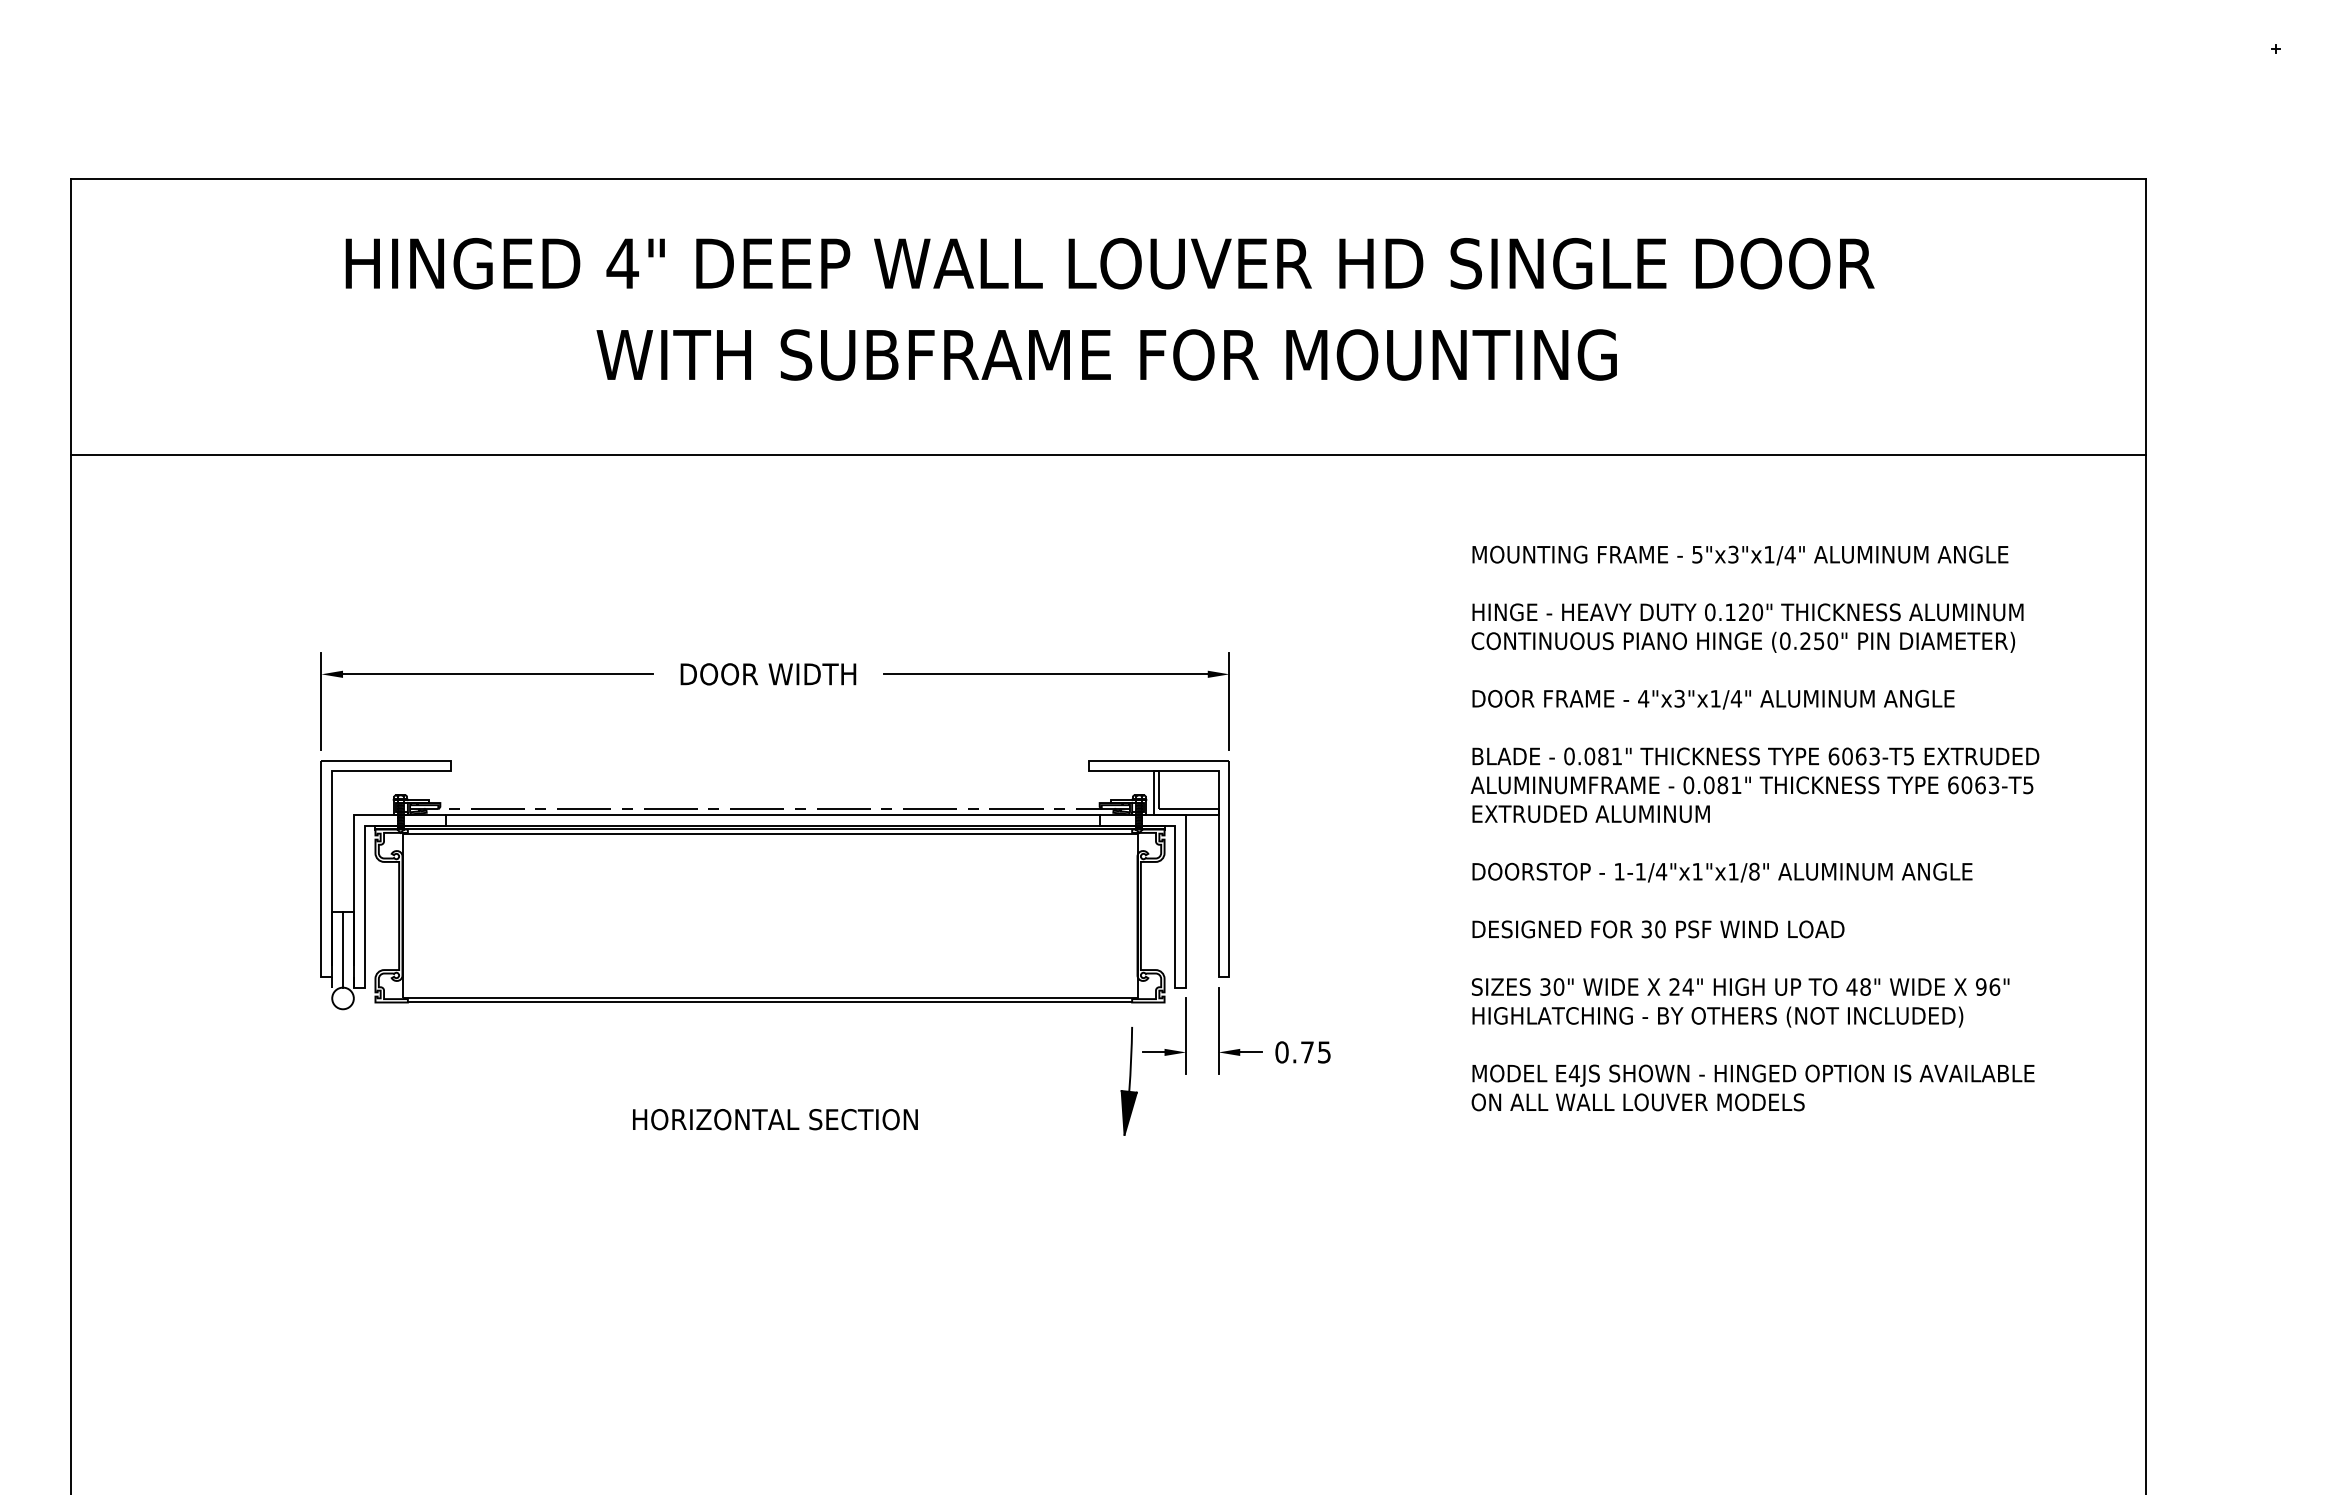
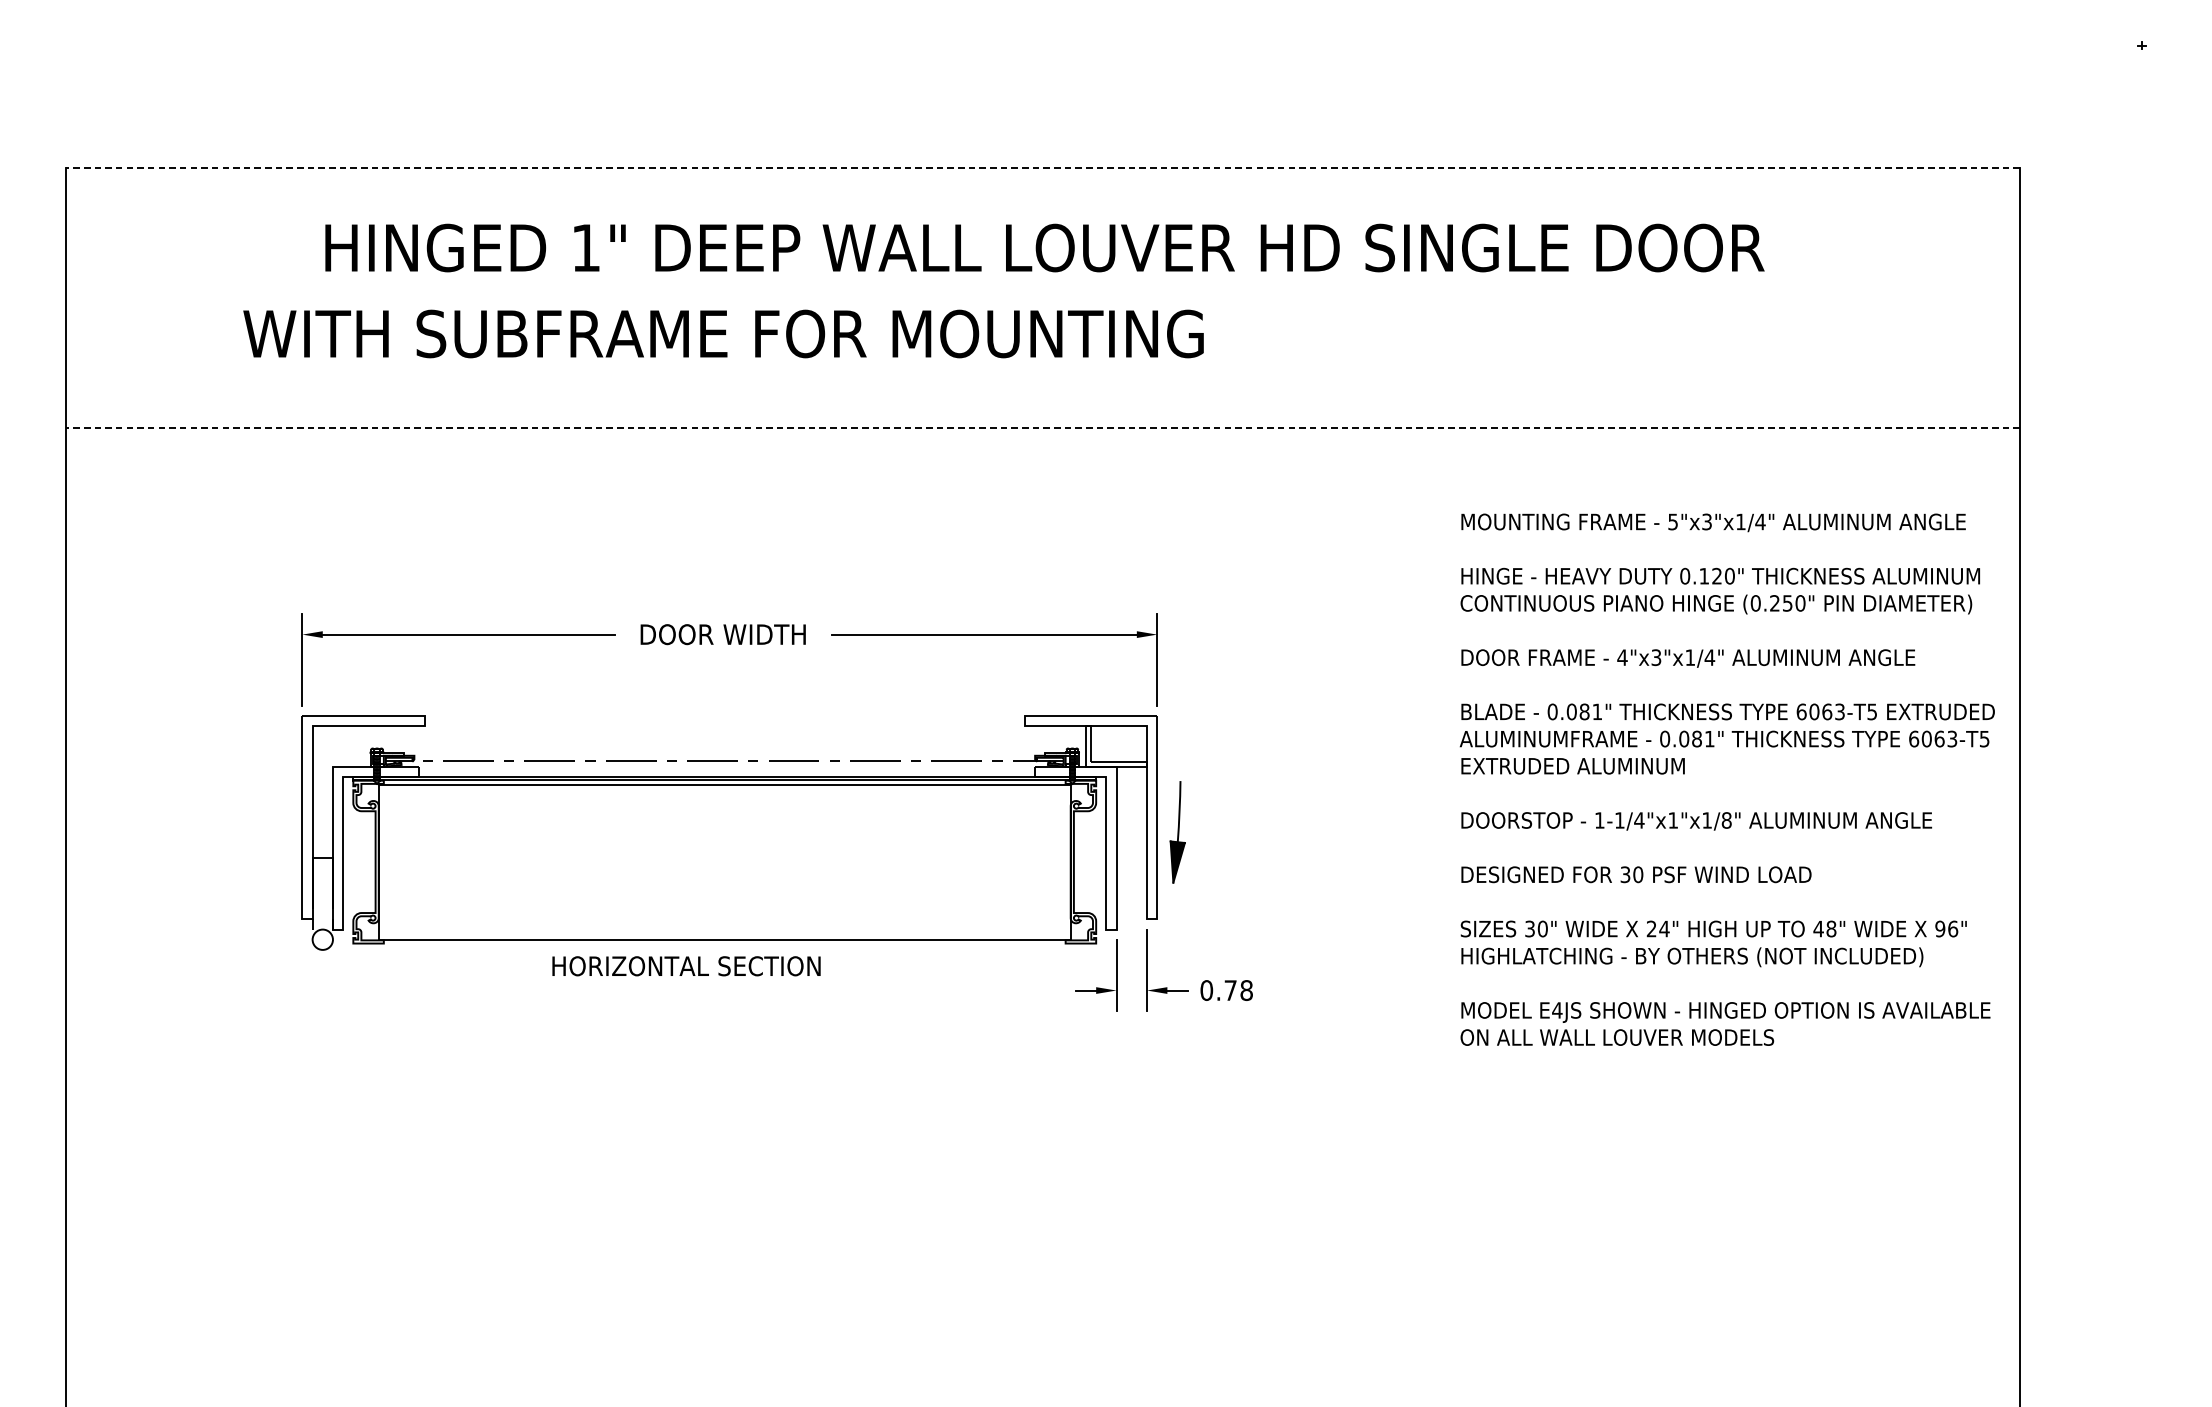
line: (1108, 178) -> (1043, 167), solid -> dashed
text: (622, 263) -> (585, 247), 4" -> 1"
text: (1106, 354) -> (723, 333), moved
line: (1108, 455) -> (1043, 428), solid -> dashed
line: (772, 814) -> (727, 766), removed
text: (1754, 828) -> (1726, 779), moved
line: (343, 949) -> (323, 893), removed
line: (769, 1002) -> (724, 943), removed
text: (1324, 1052) -> (1246, 990), 0.75 -> 0.78
part: (1128, 1081) -> (1177, 832), moved
text: (775, 1119) -> (686, 966), moved

